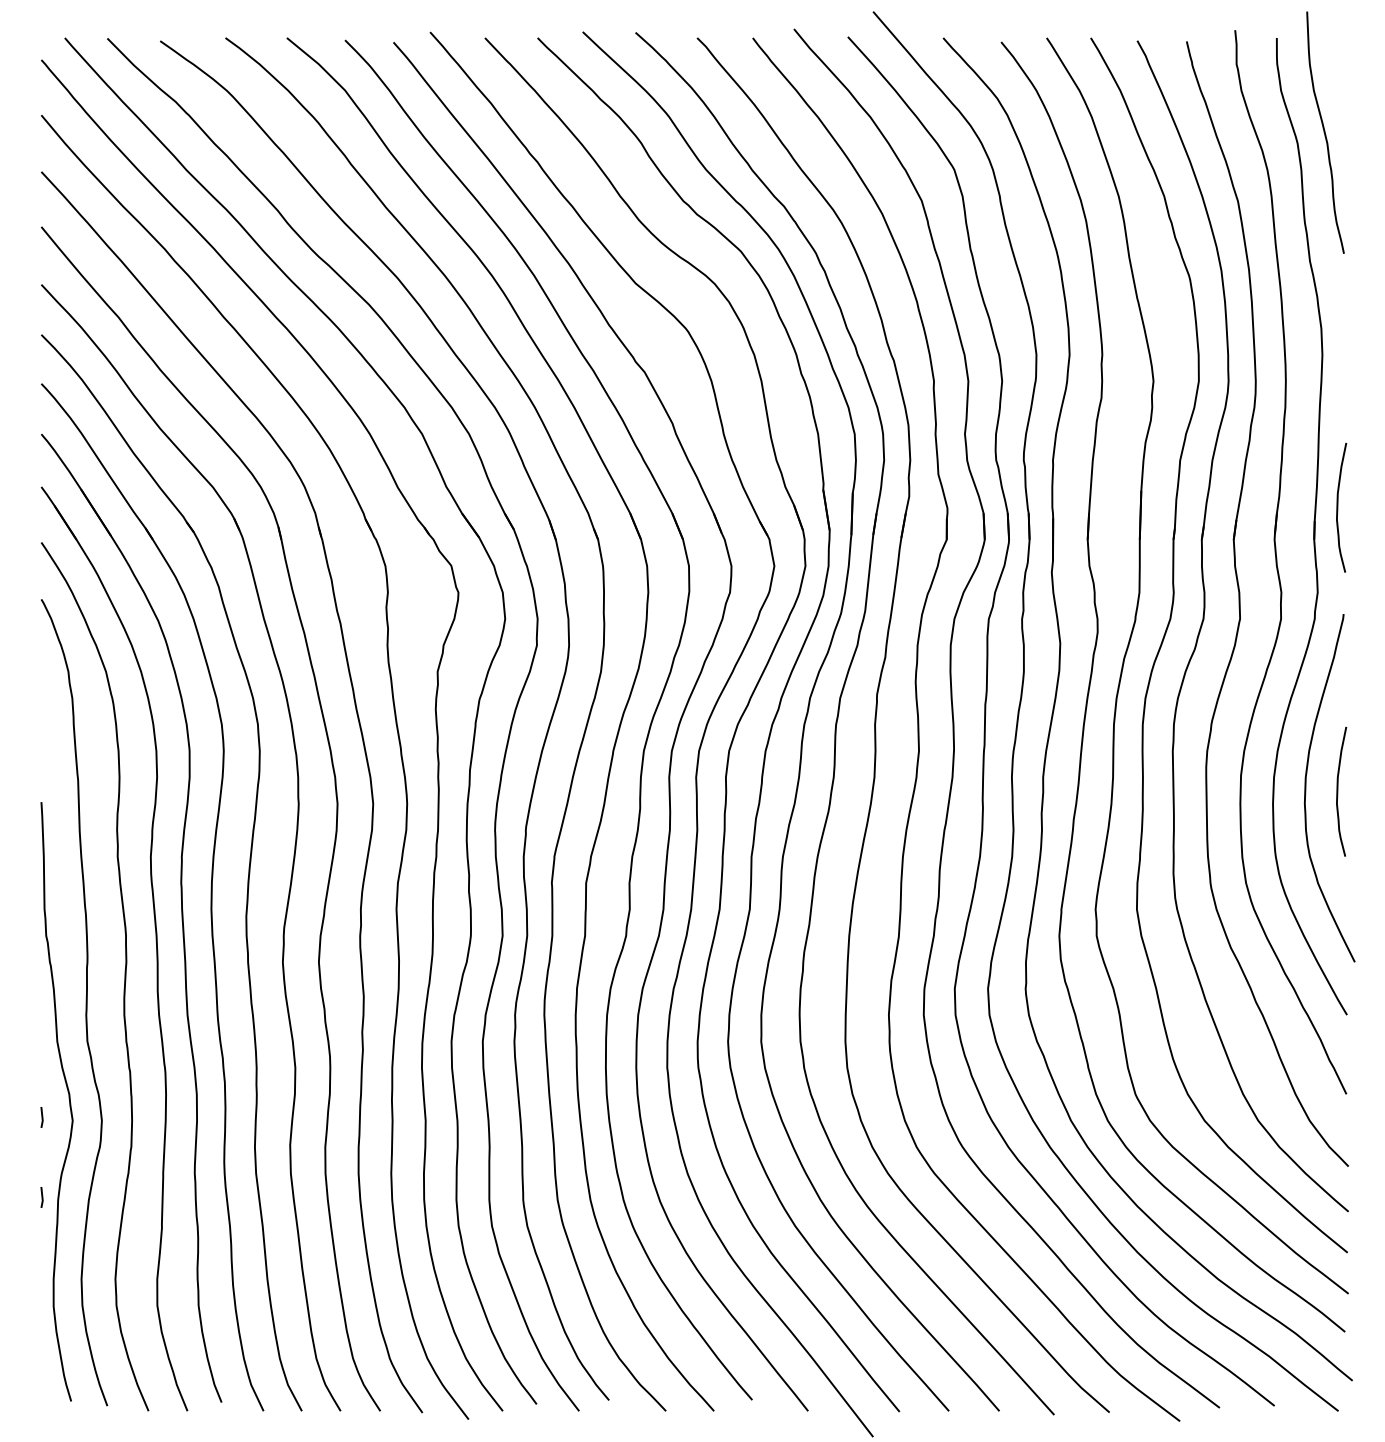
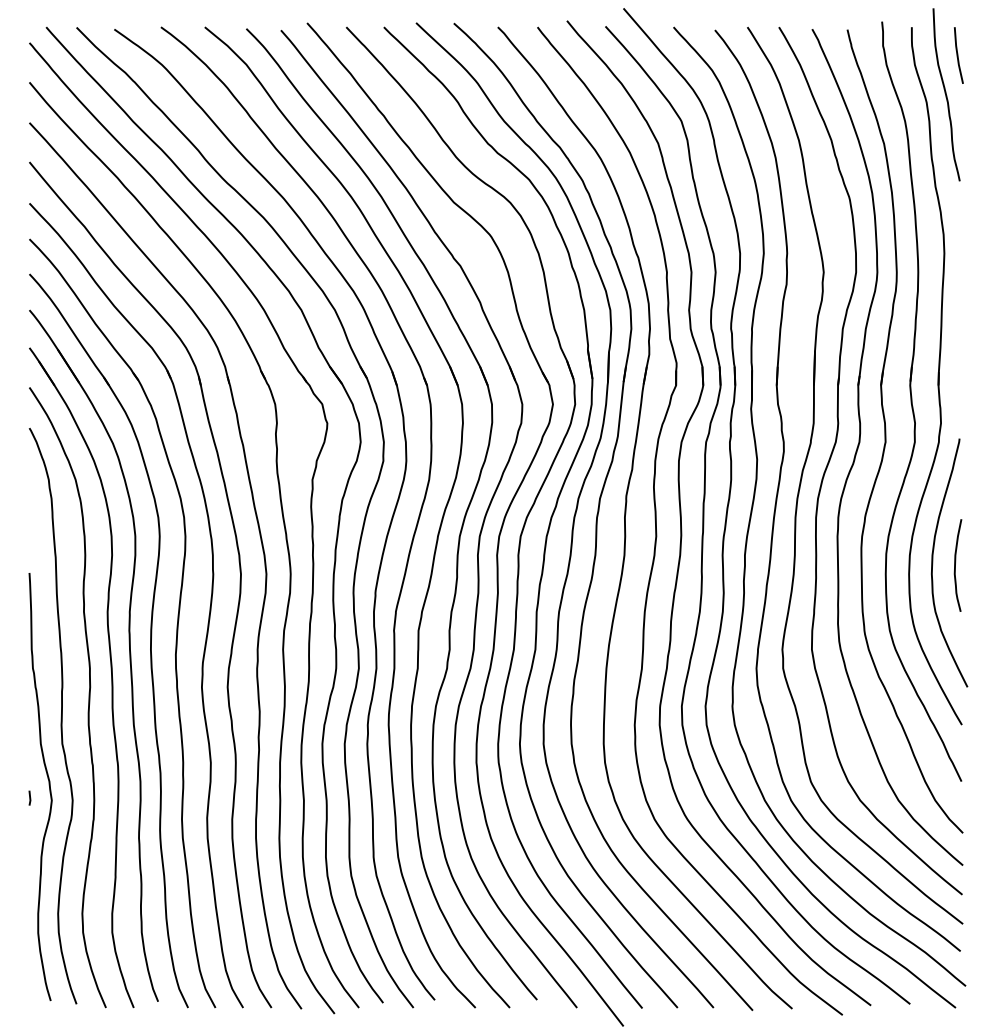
line: (1341, 77) -> (958, 55), added
curve: (1338, 507) -> (955, 362), removed
line: (41, 1197) -> (29, 855), removed

